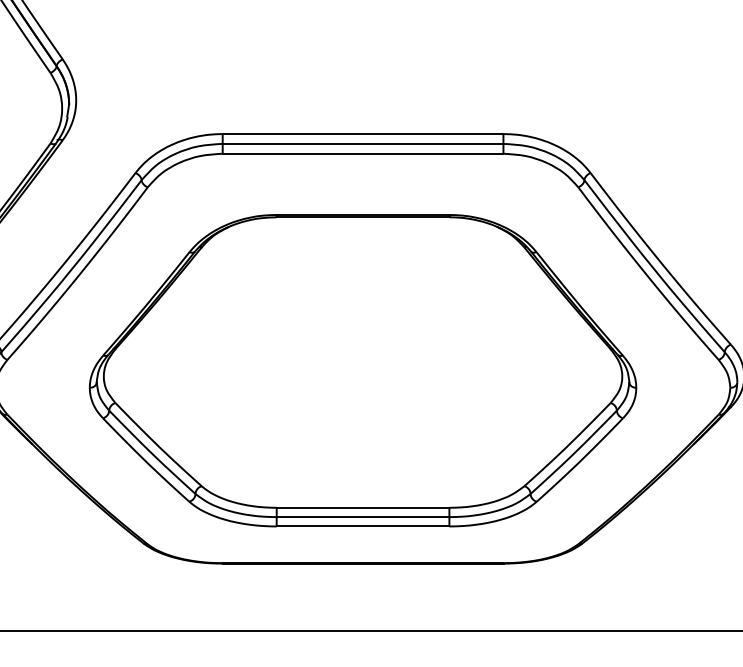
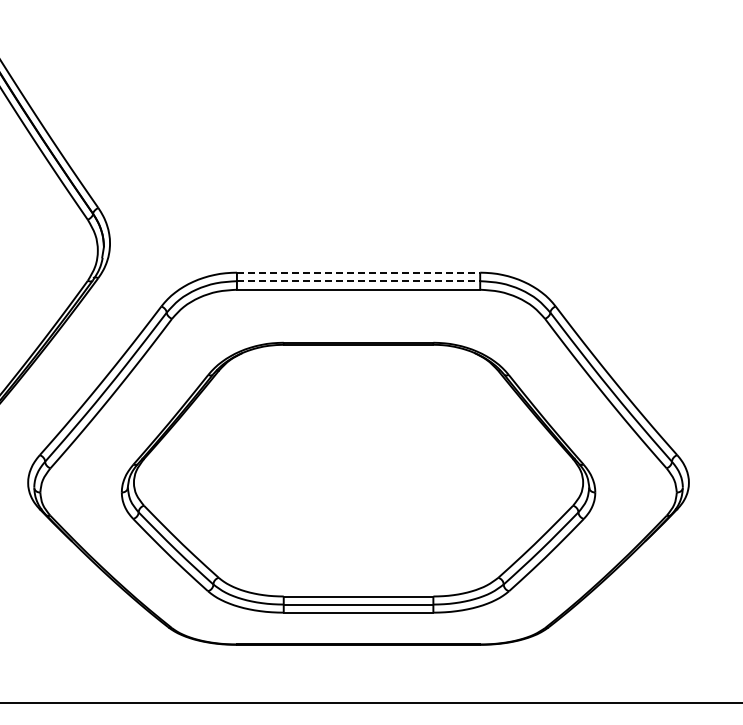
line: (362, 133) -> (358, 272), solid -> dashed
line: (362, 144) -> (358, 281), solid -> dashed

